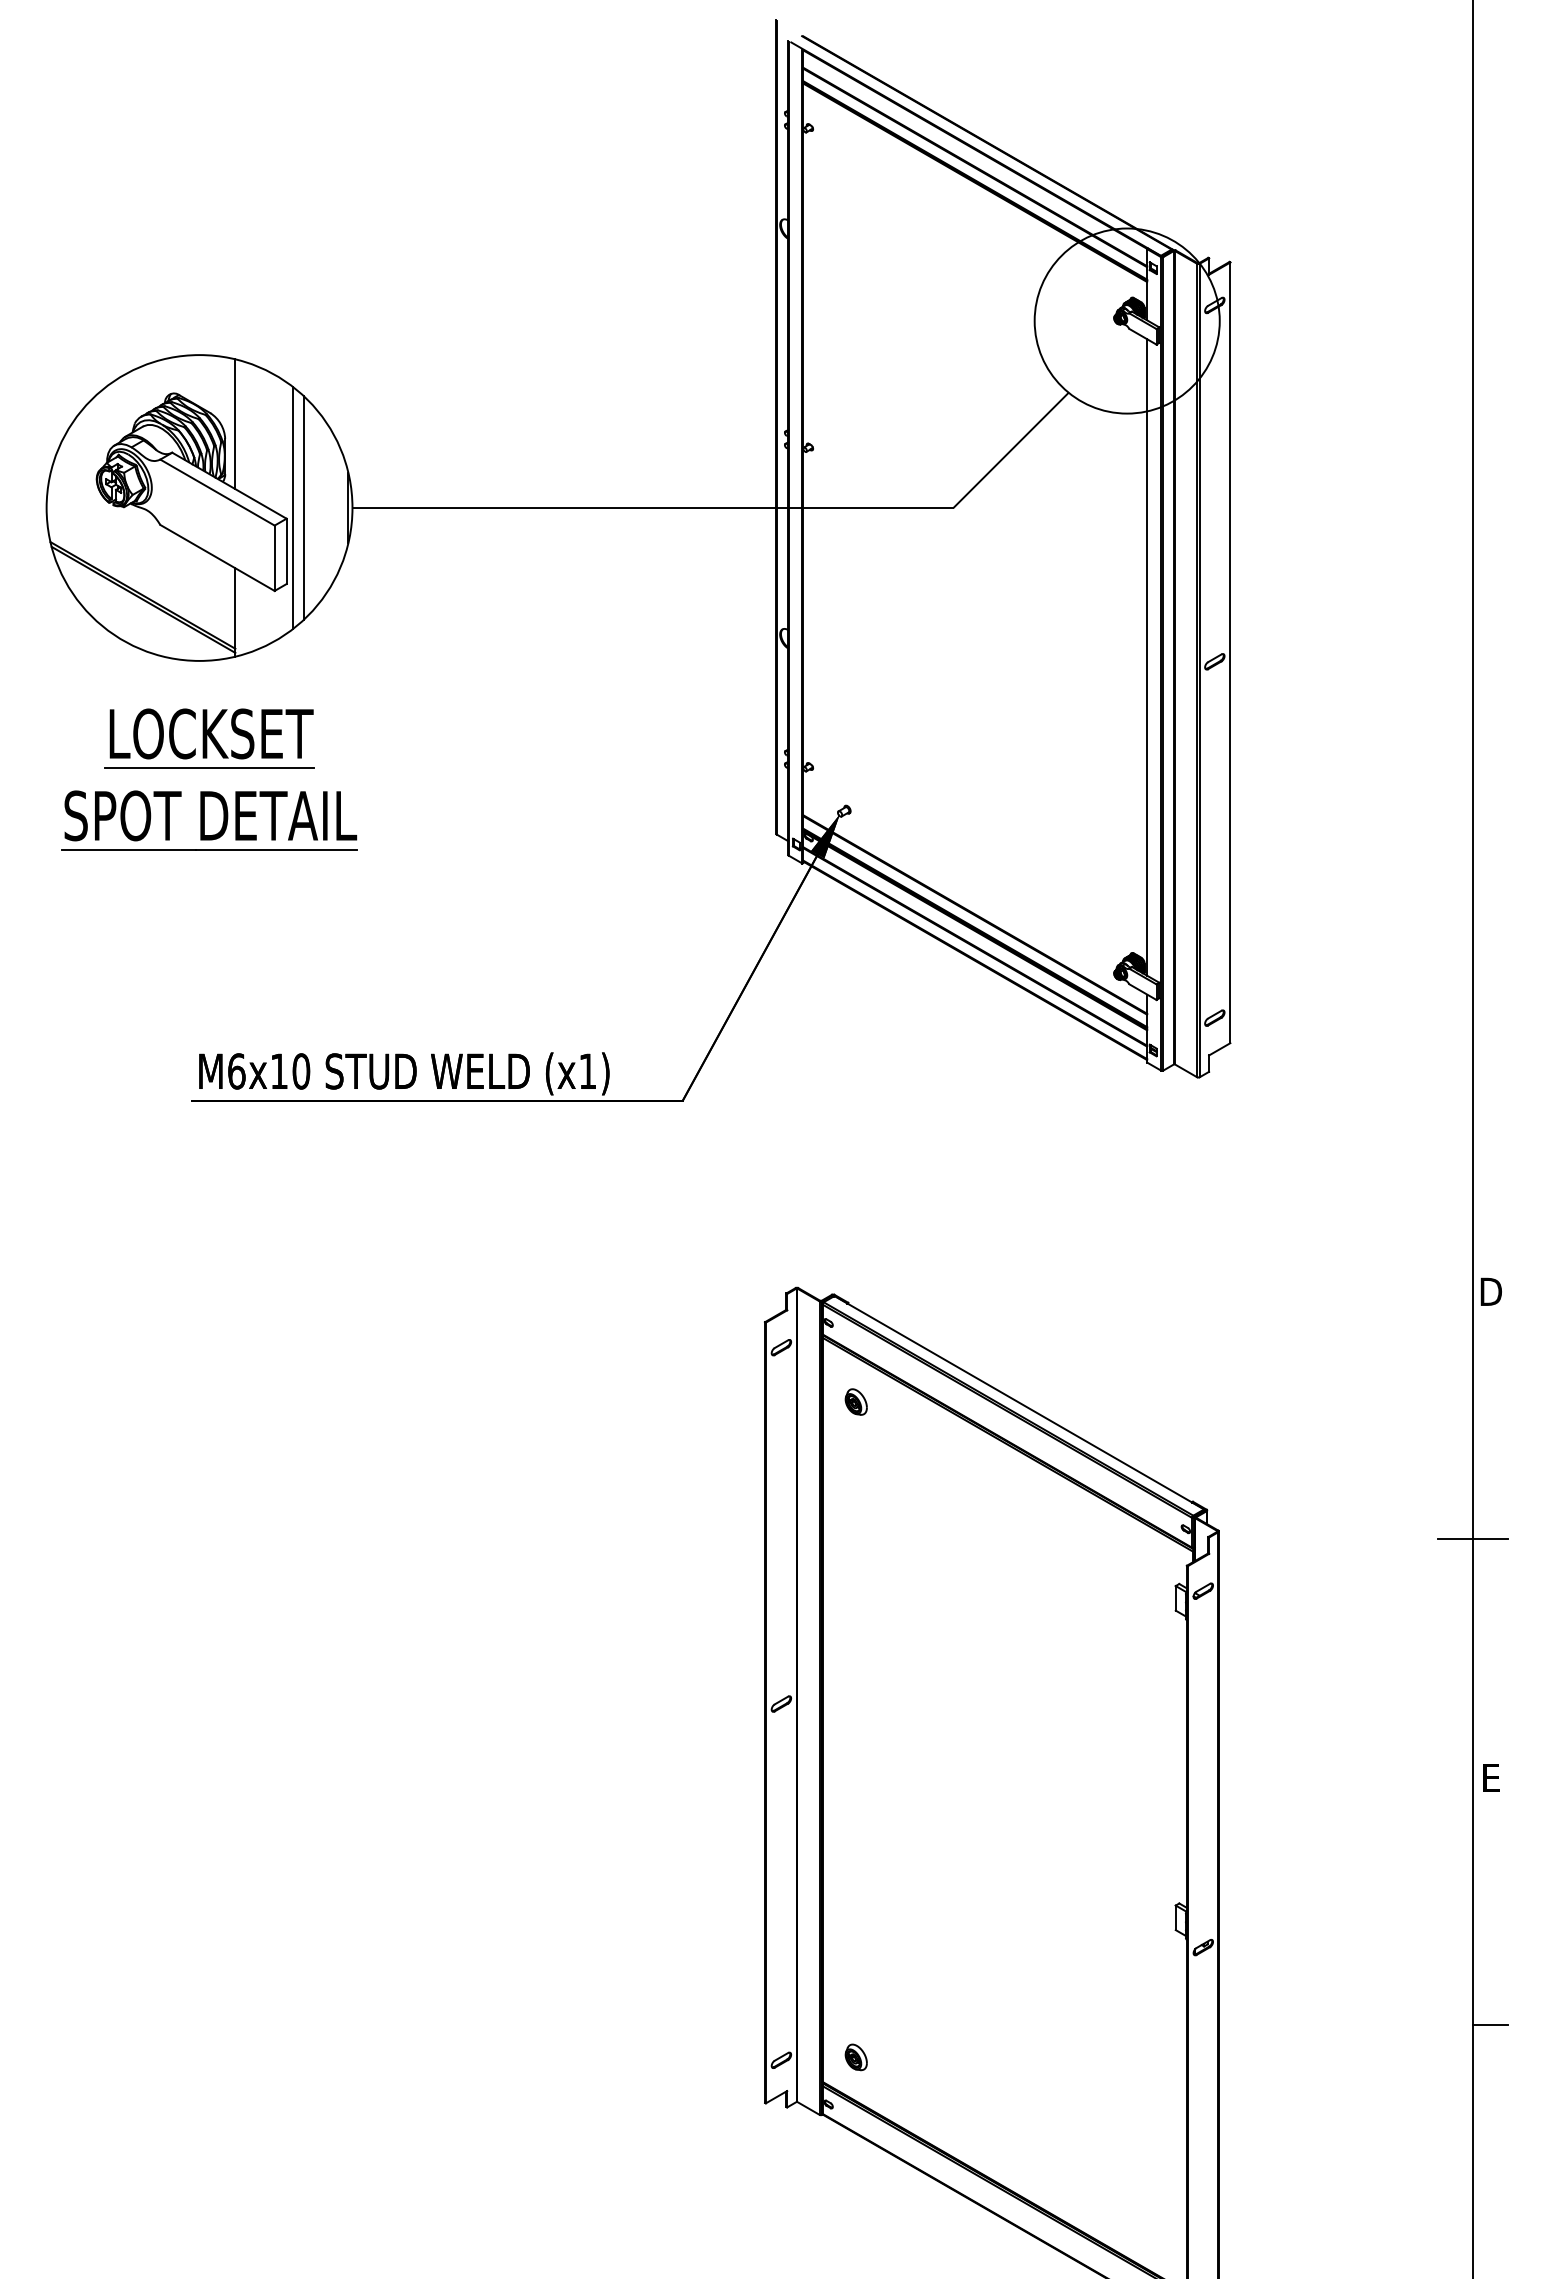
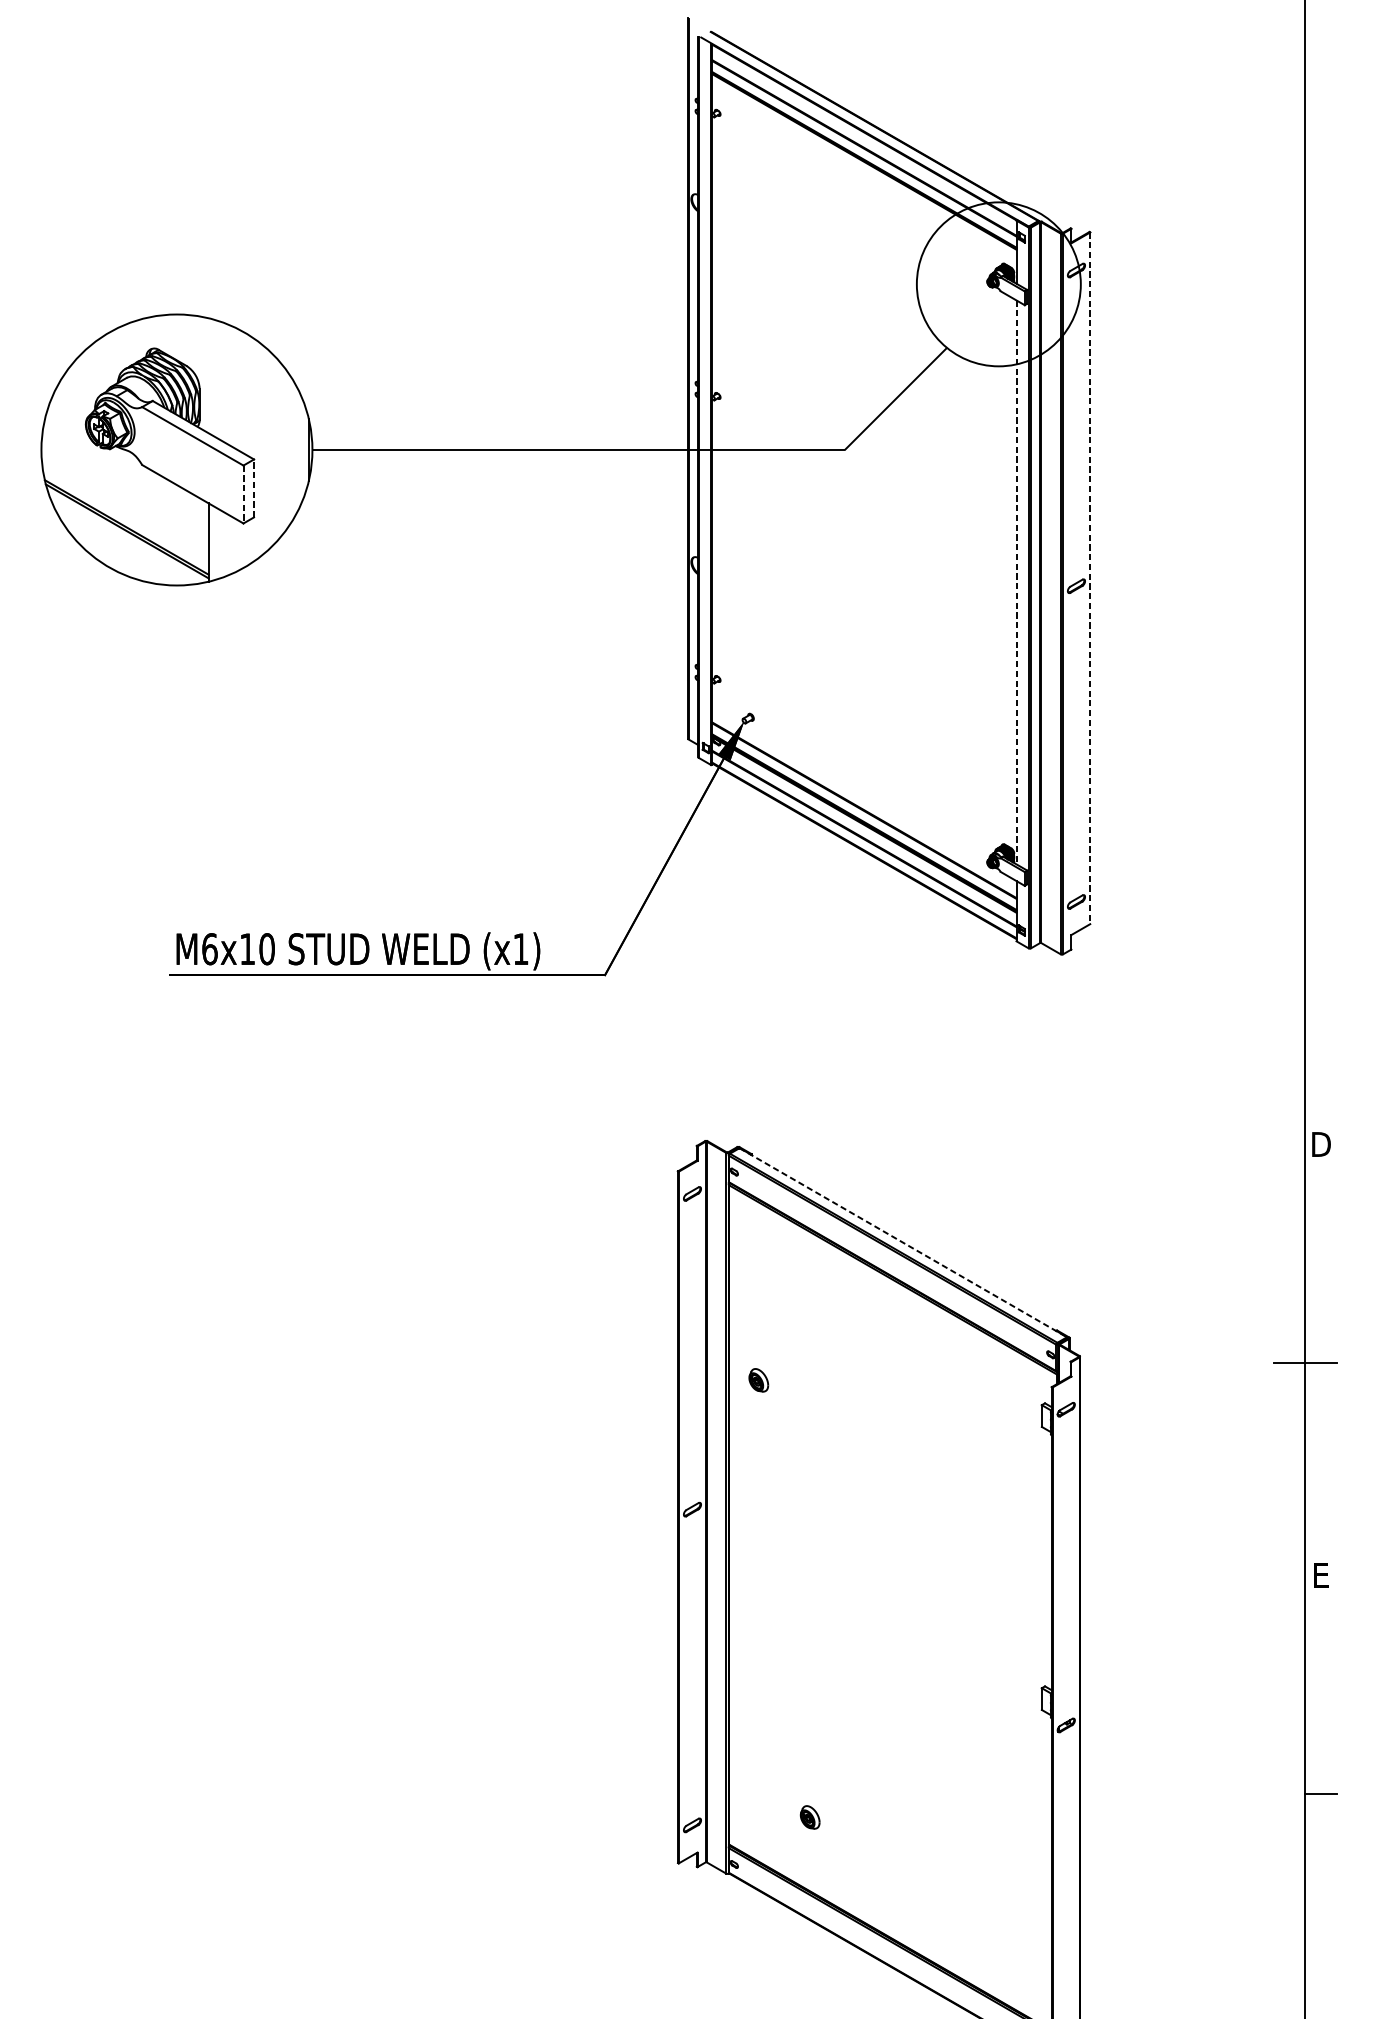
line: (235, 424) -> (208, 376), removed
line: (293, 507) -> (260, 449), removed
line: (303, 507) -> (269, 449), removed
line: (286, 551) -> (253, 488), solid -> dashed
line: (274, 558) -> (243, 494), solid -> dashed
line: (1230, 653) -> (1090, 578), solid -> dashed
line: (1147, 657) -> (1016, 582), solid -> dashed
part: (209, 768) -> (185, 680), removed
part: (855, 1401) -> (758, 1379), moved
line: (1019, 1403) -> (903, 1243), solid -> dashed
part: (855, 2057) -> (809, 1817), moved

